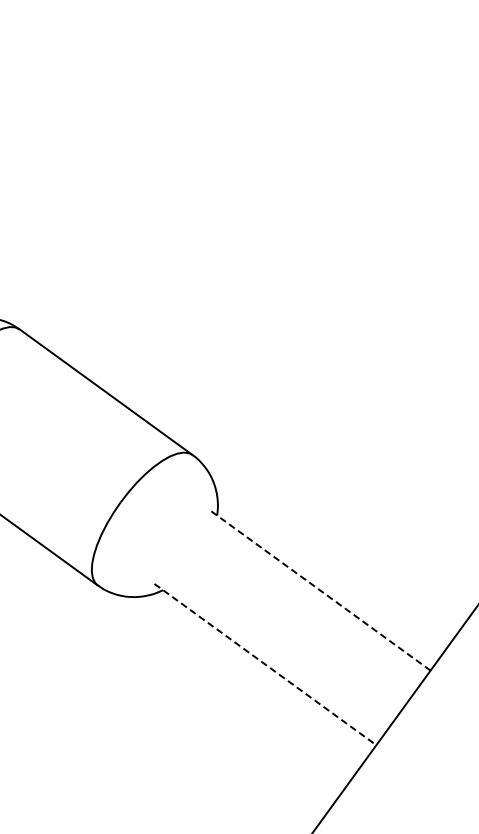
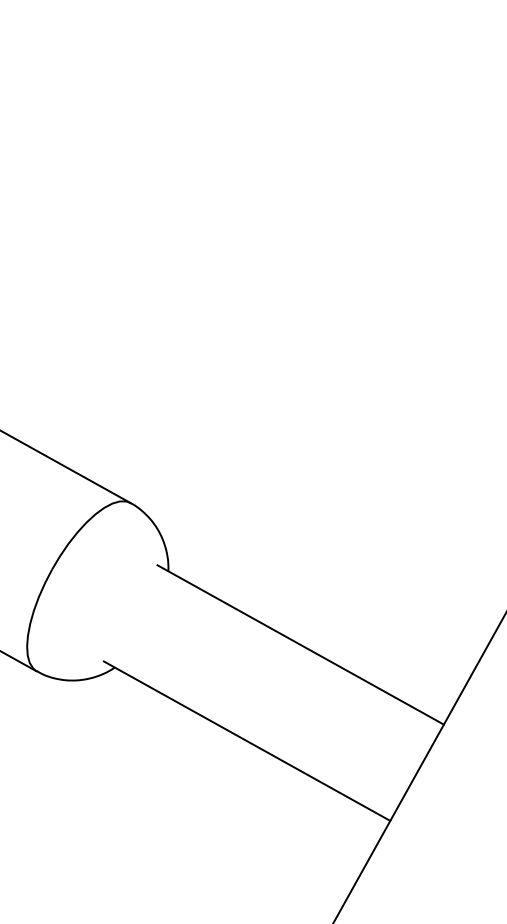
line: (319, 589) -> (300, 644), dashed -> solid
line: (265, 664) -> (247, 741), dashed -> solid

